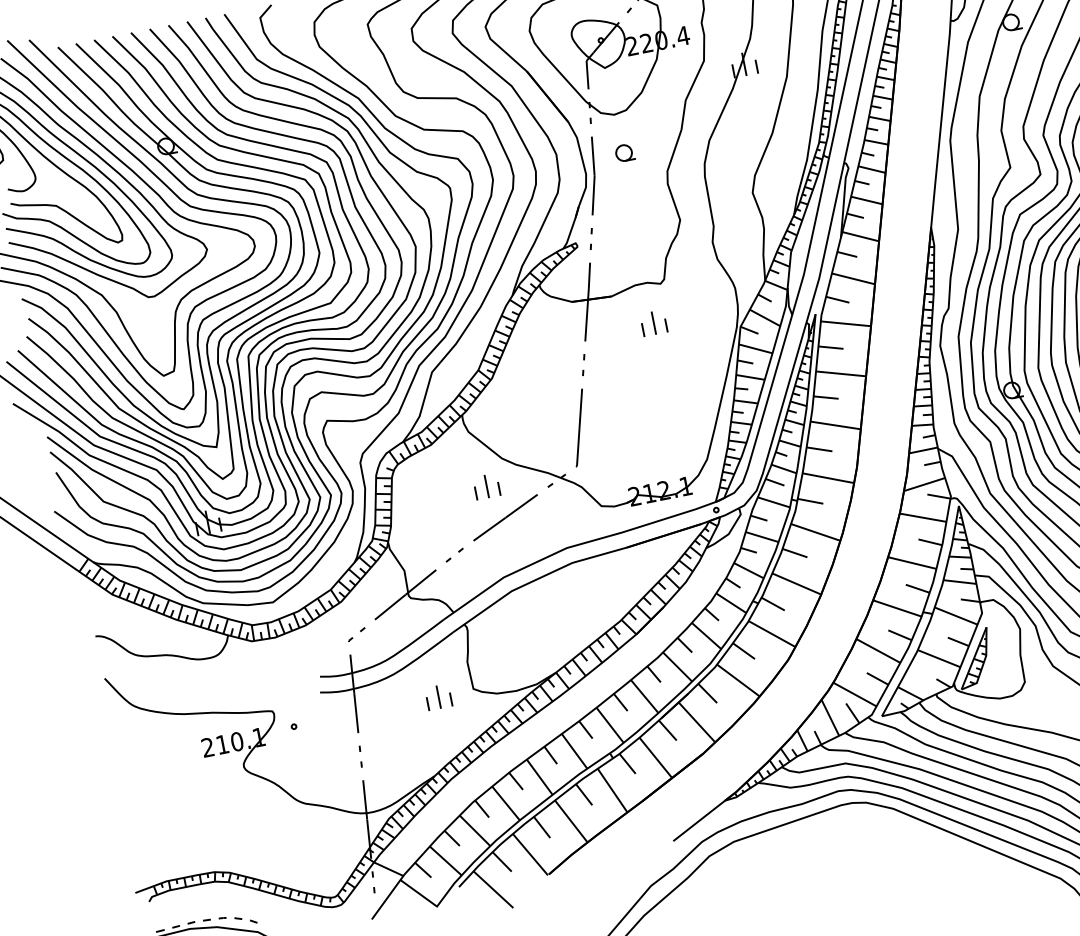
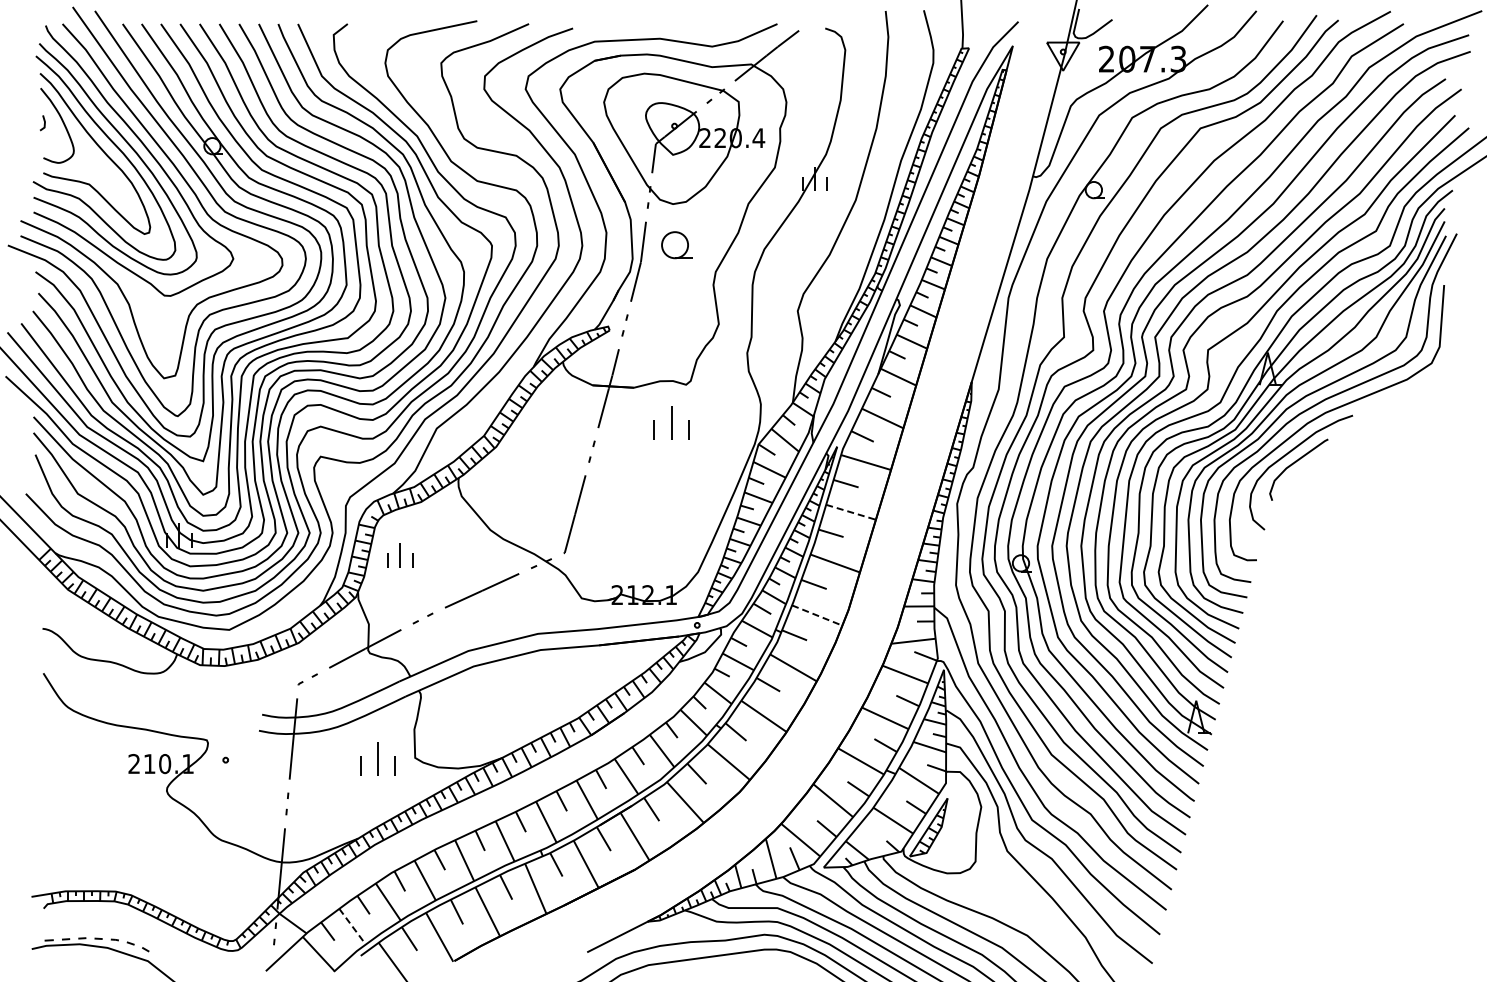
part: (624, 152) -> (675, 244), size x1.6
part: (653, 323) -> (671, 423), size x1.4
line: (841, 373) -> (851, 512), solid -> dashed
line: (828, 478) -> (817, 615), solid -> dashed
part: (486, 486) -> (400, 555), moved
part: (438, 697) -> (378, 759), size x1.4
line: (445, 861) -> (352, 927), solid -> dashed

